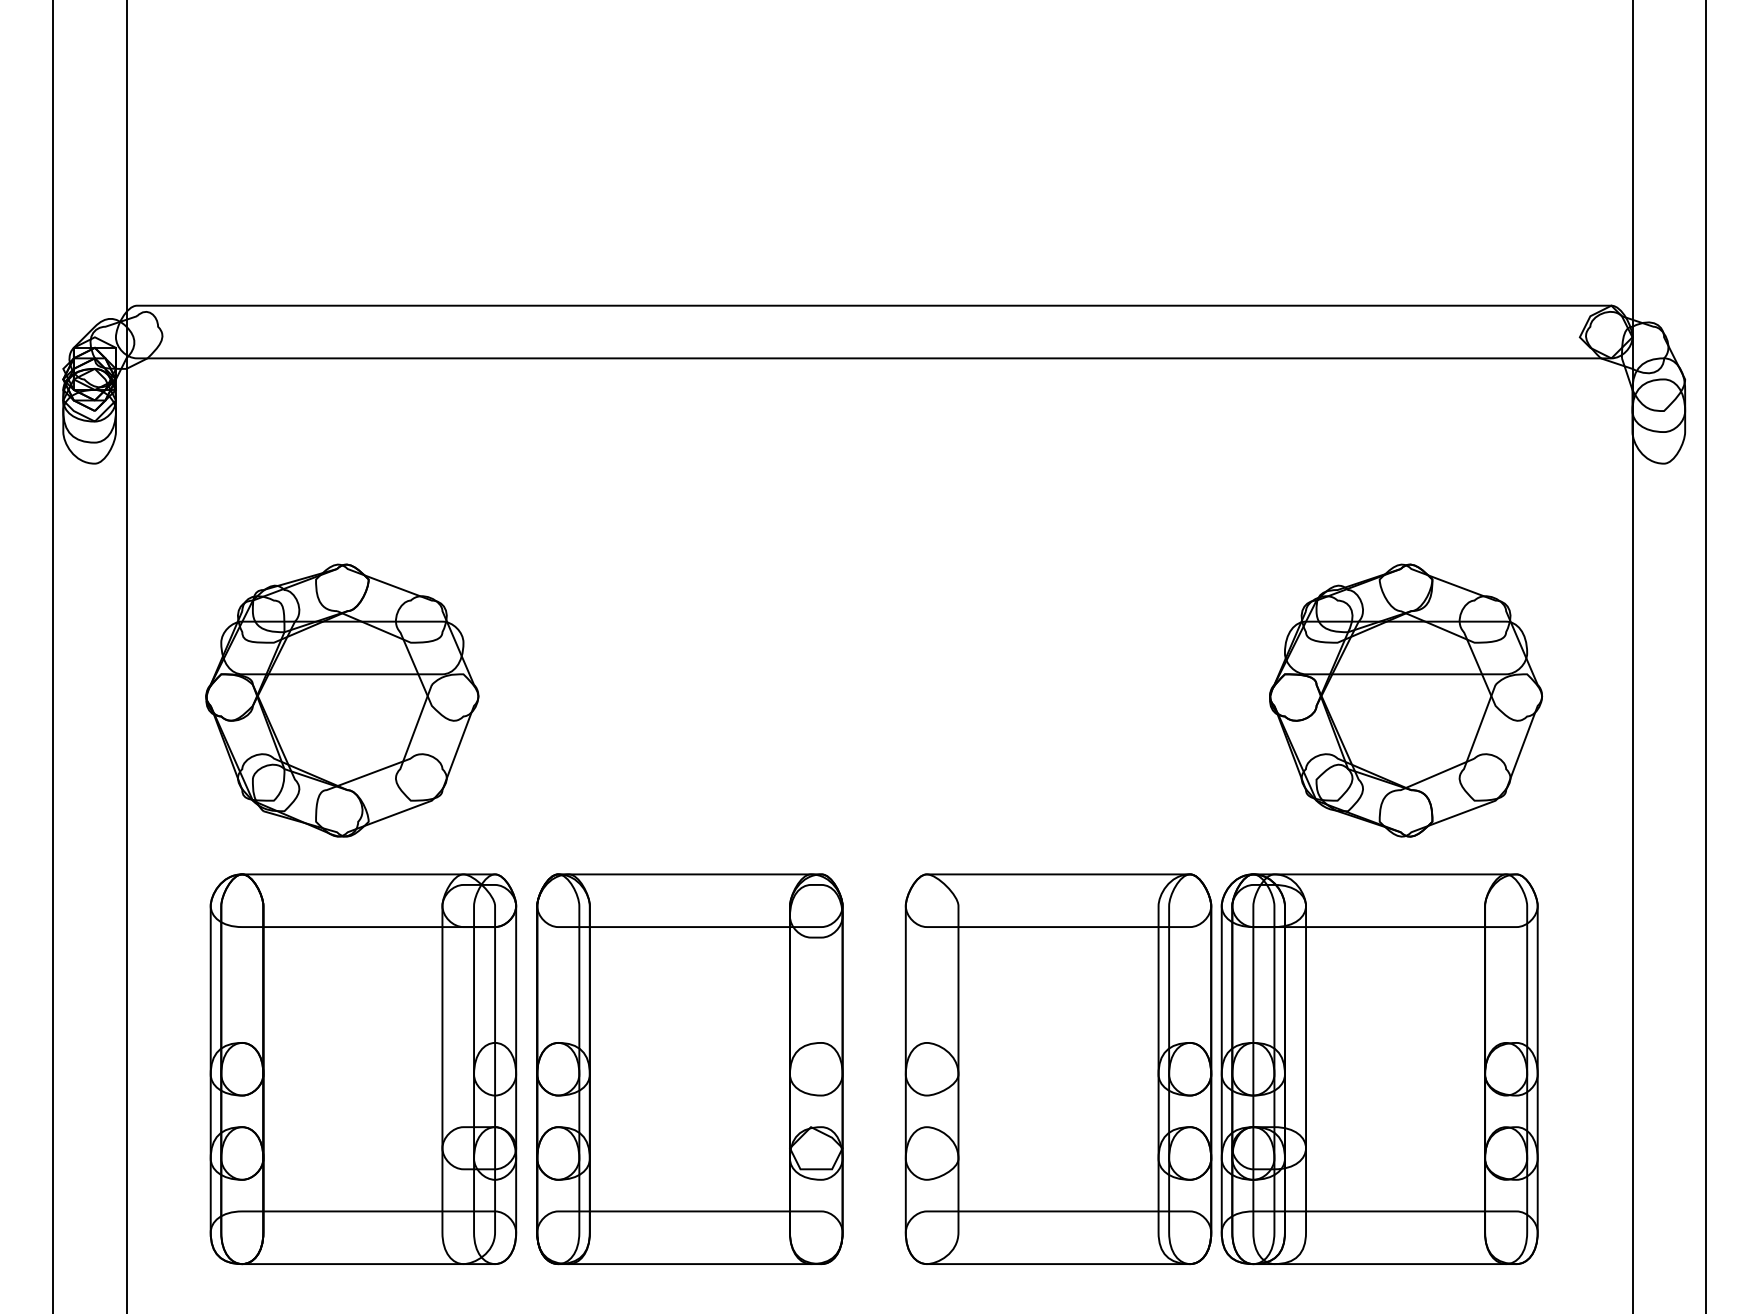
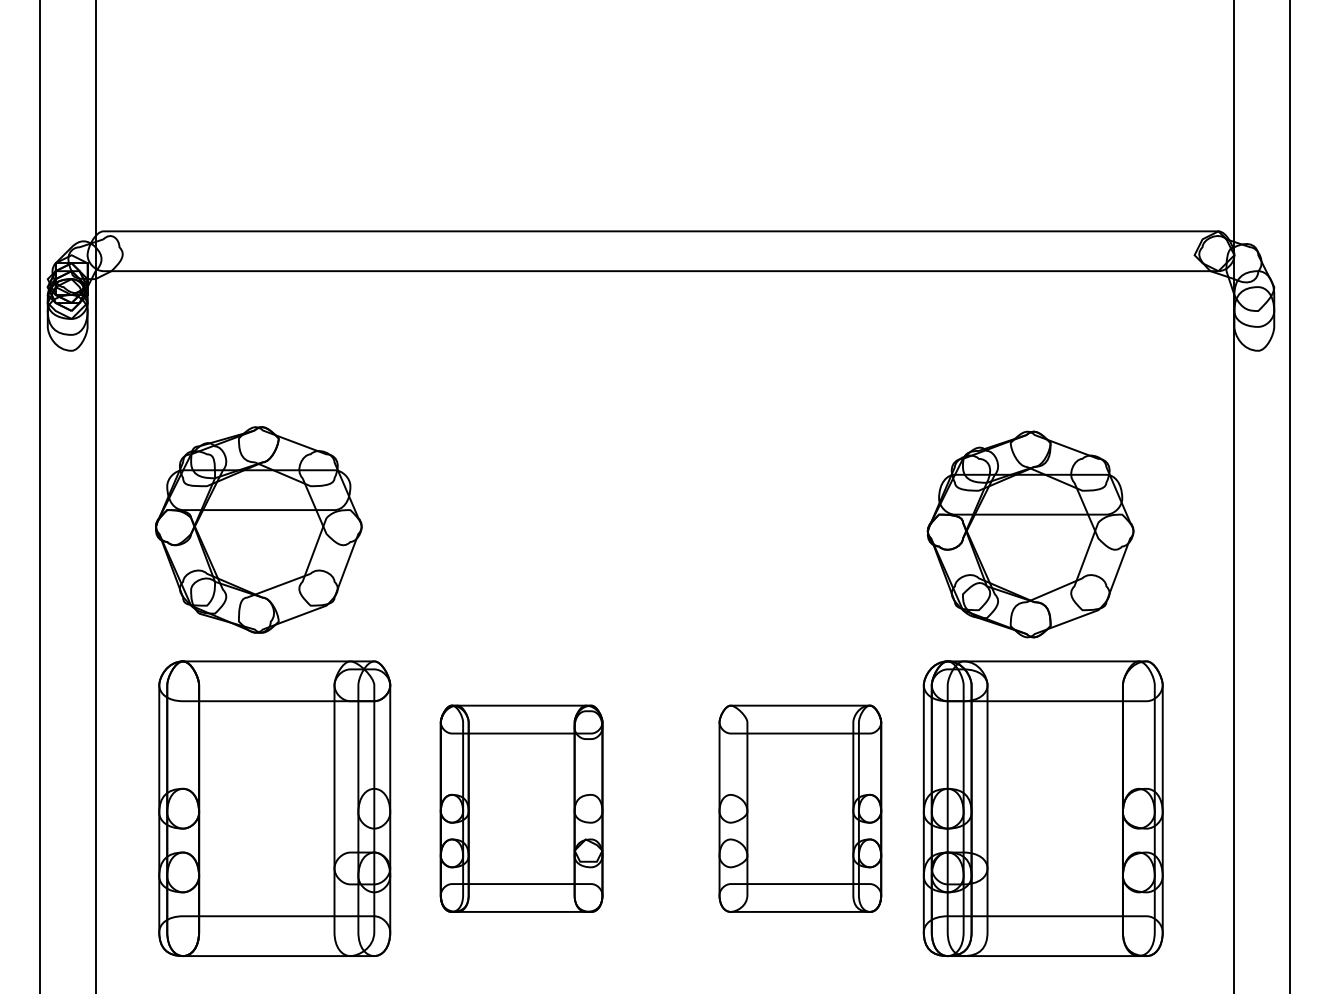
part: (1405, 700) -> (1030, 534), moved
part: (689, 1069) -> (521, 808), size x0.7
part: (1058, 1069) -> (800, 808), size x0.7

